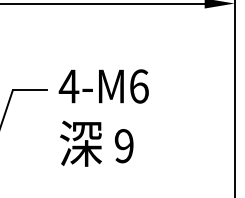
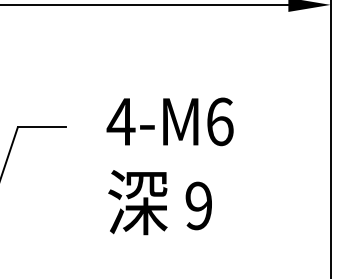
text: (103, 117) -> (169, 165), moved

